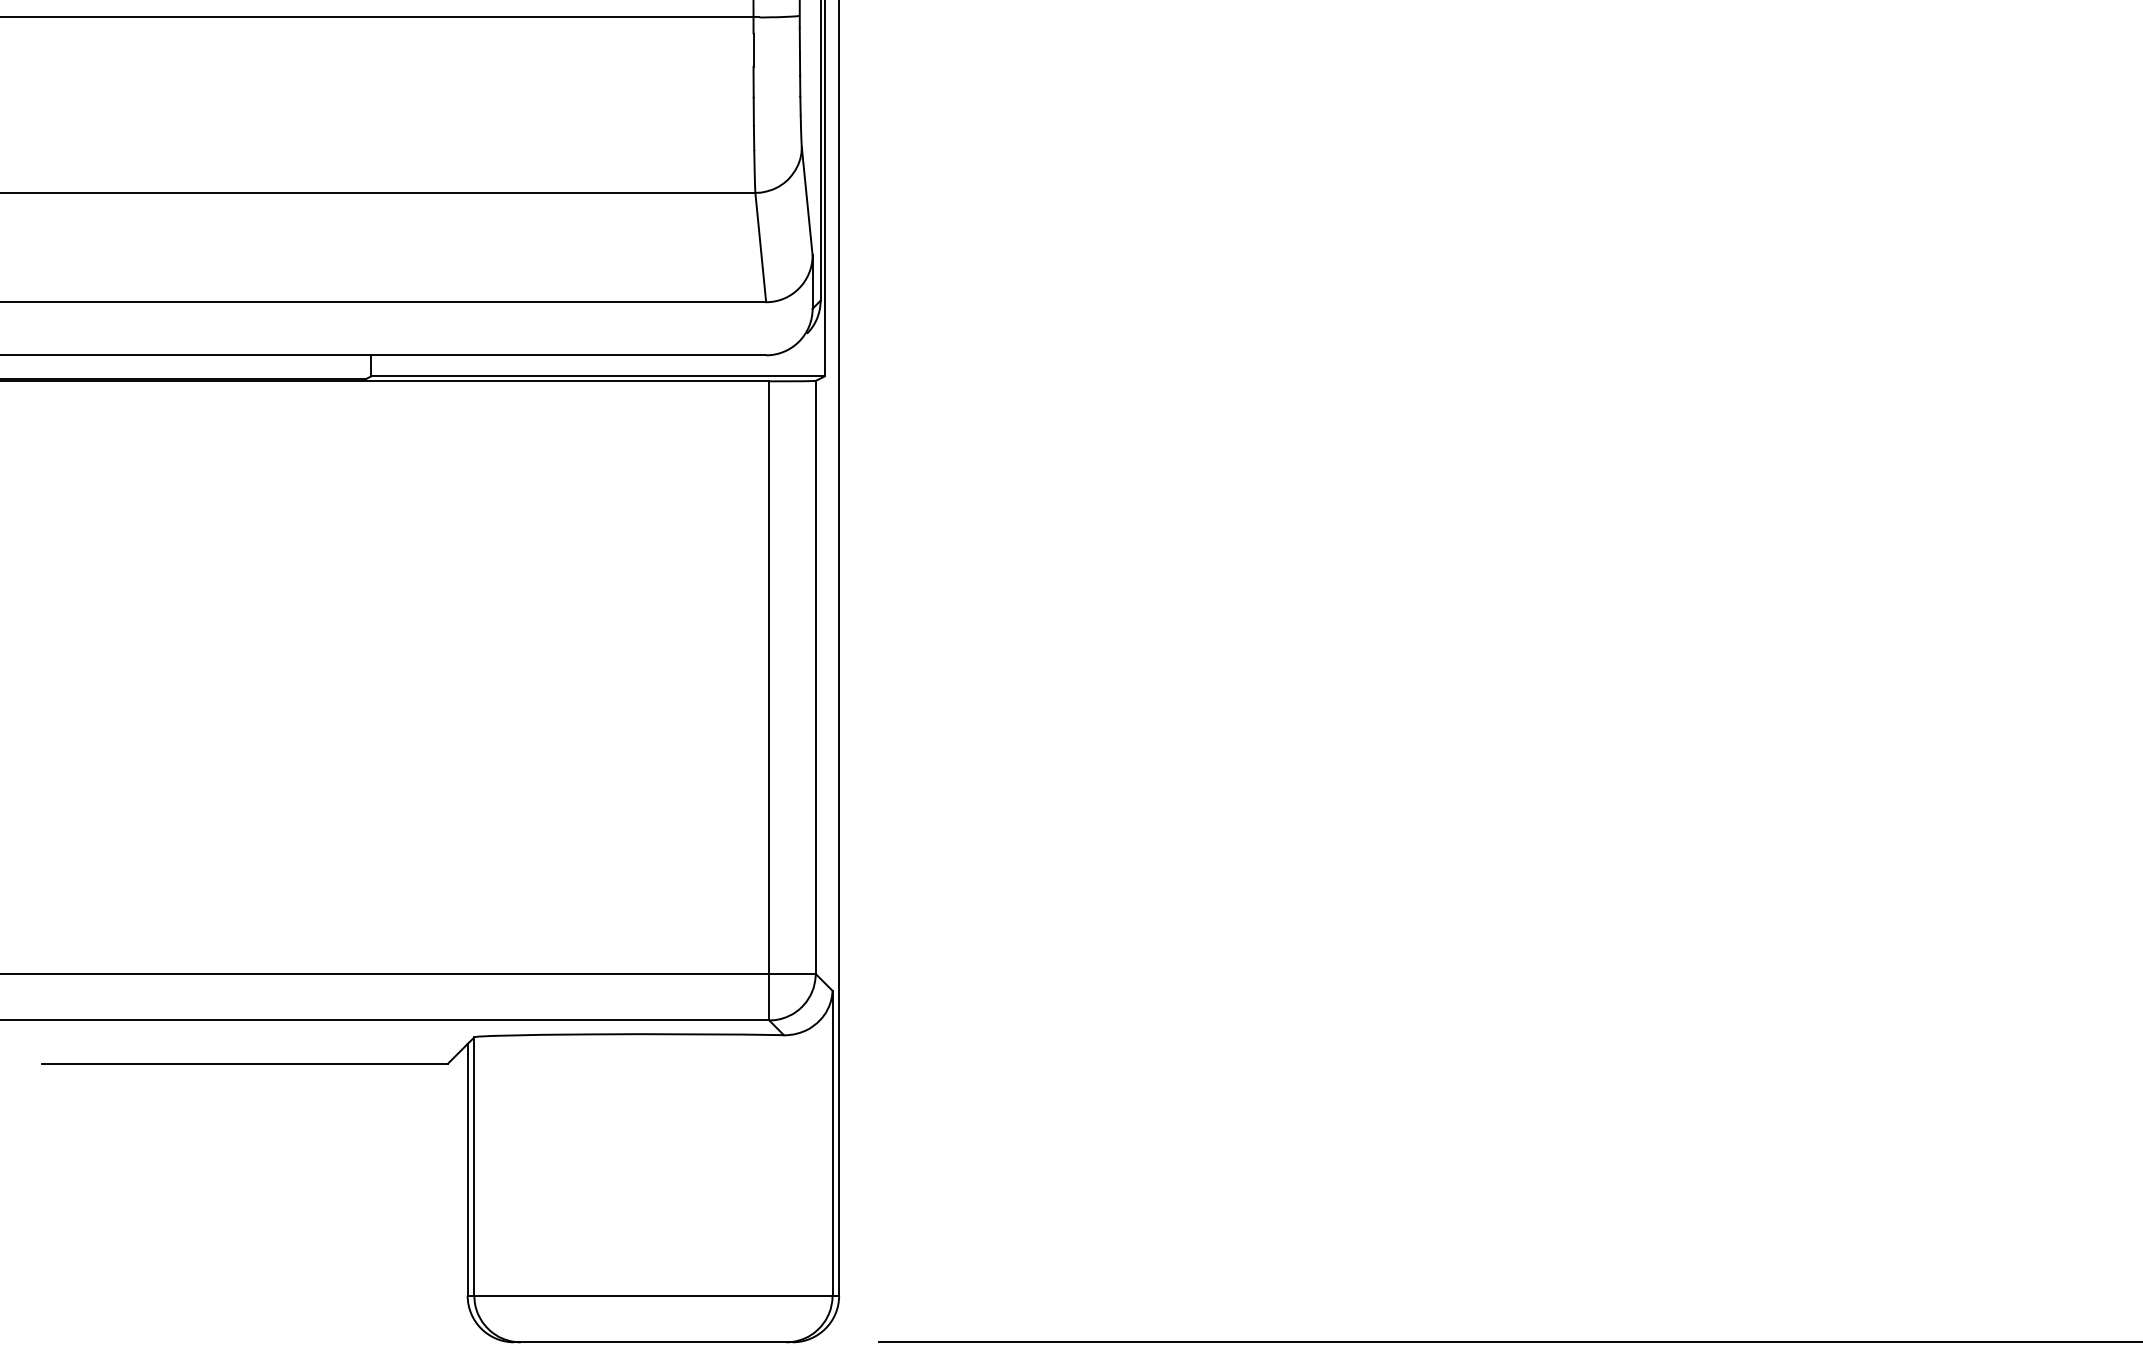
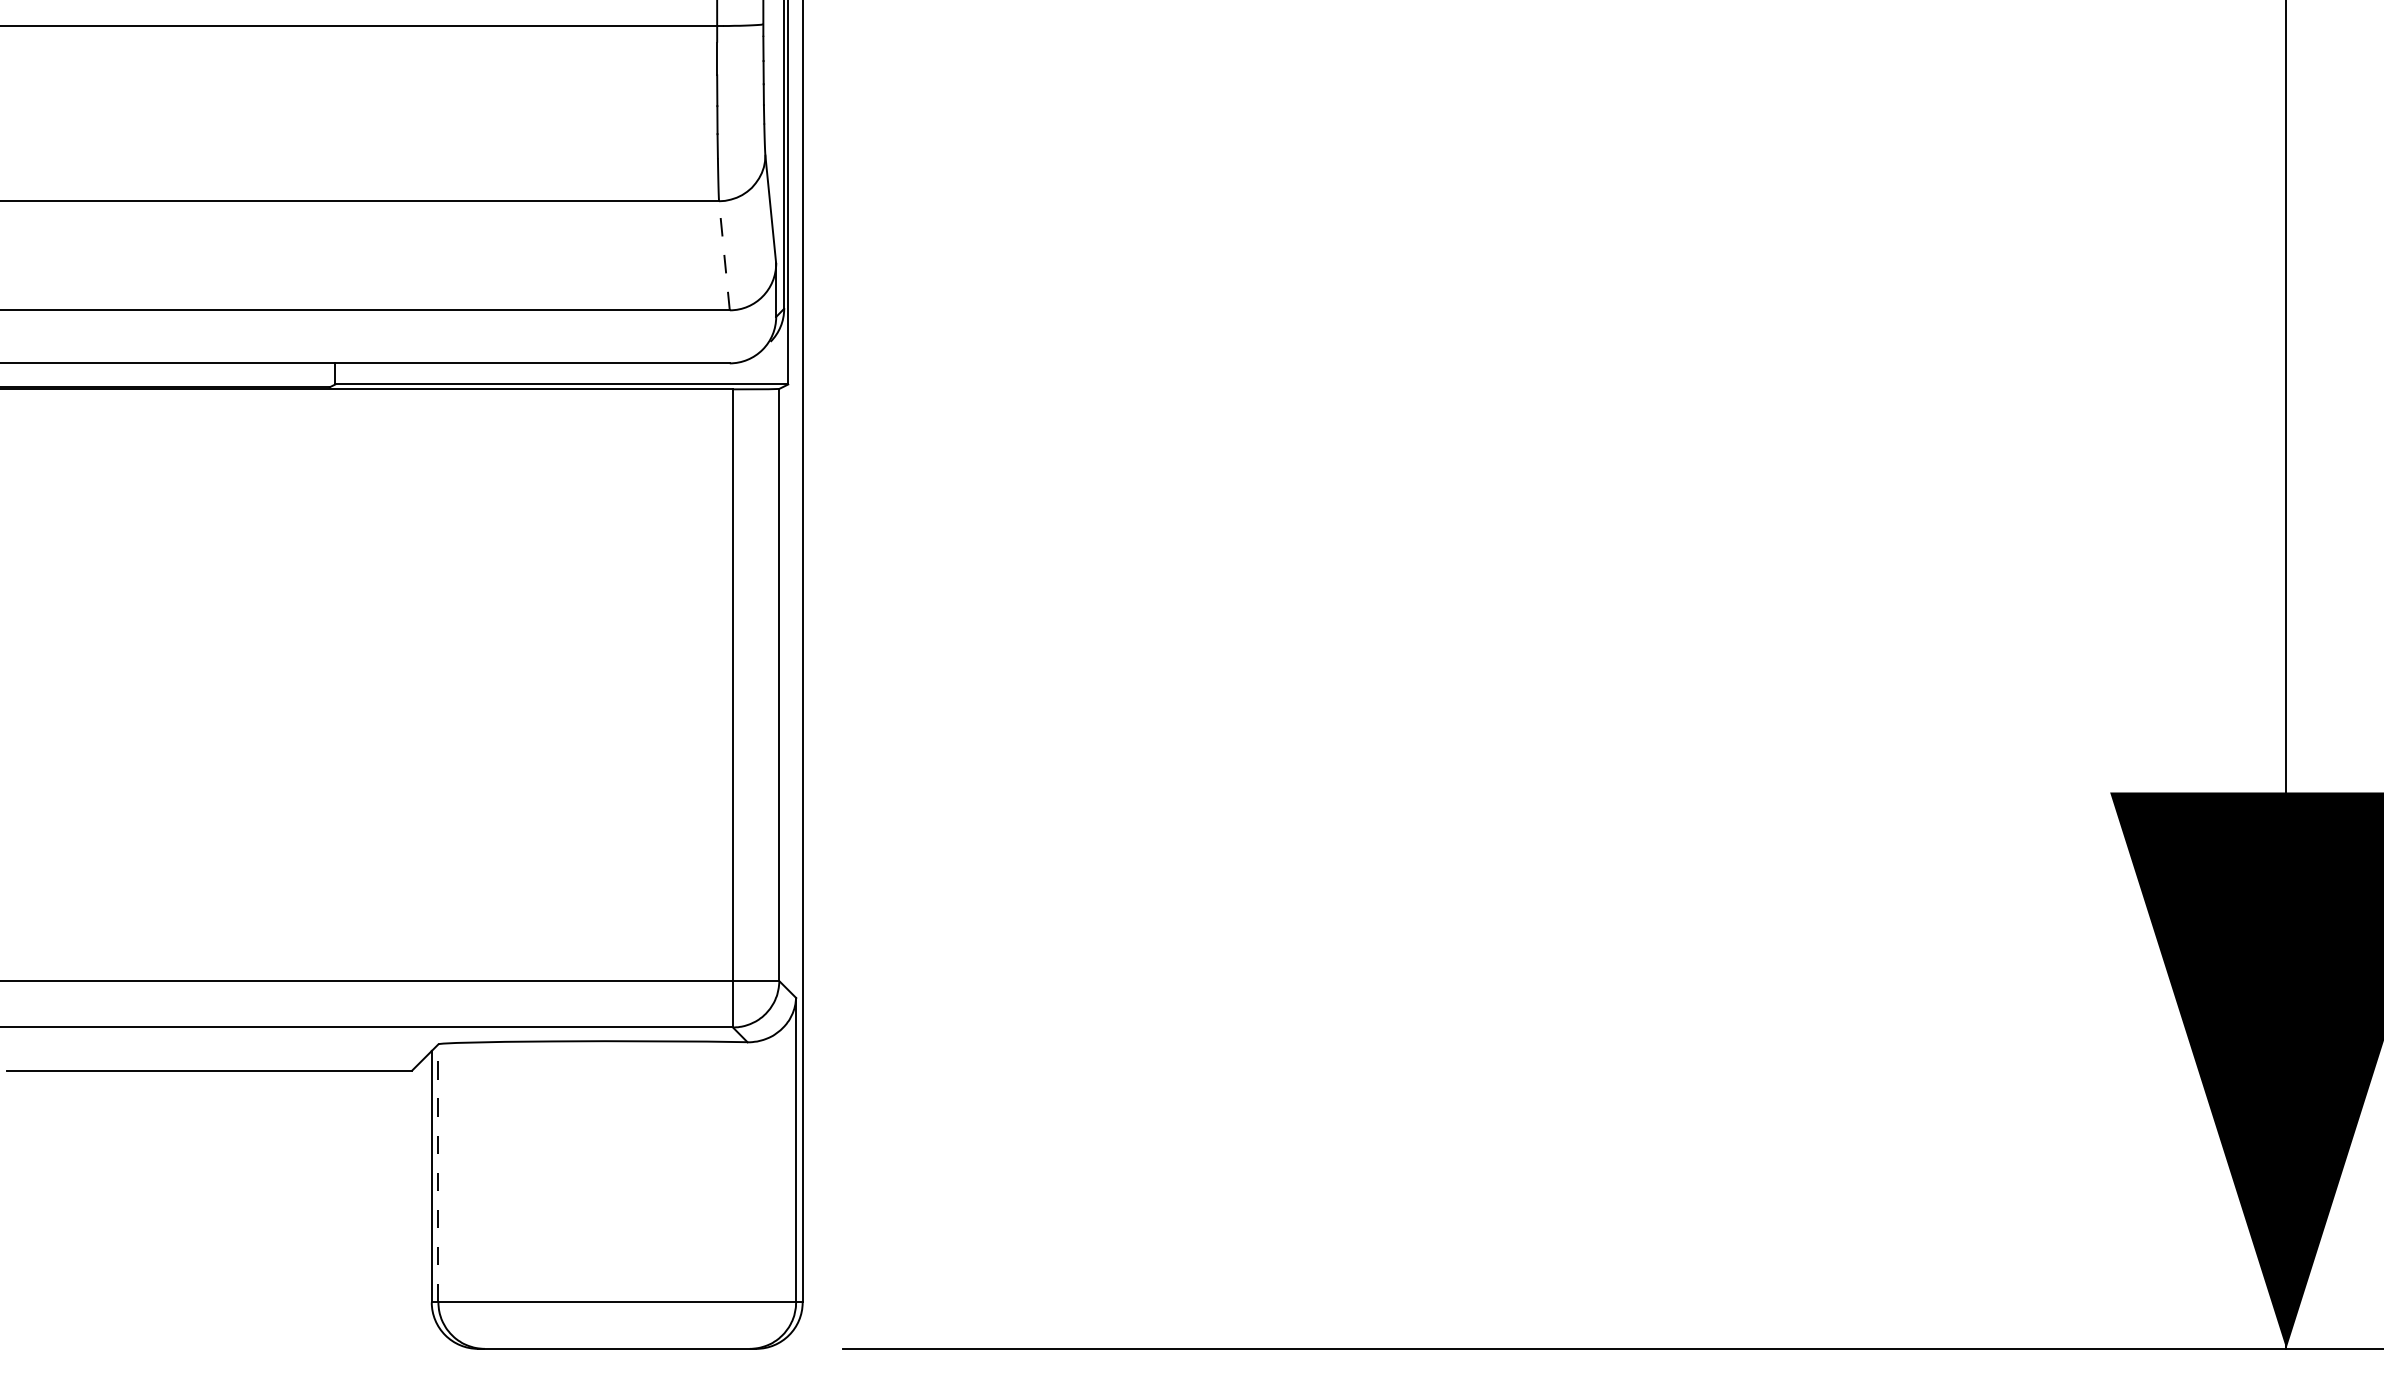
line: (760, 247) -> (724, 255), solid -> dashed
line: (474, 1165) -> (438, 1172), solid -> dashed

